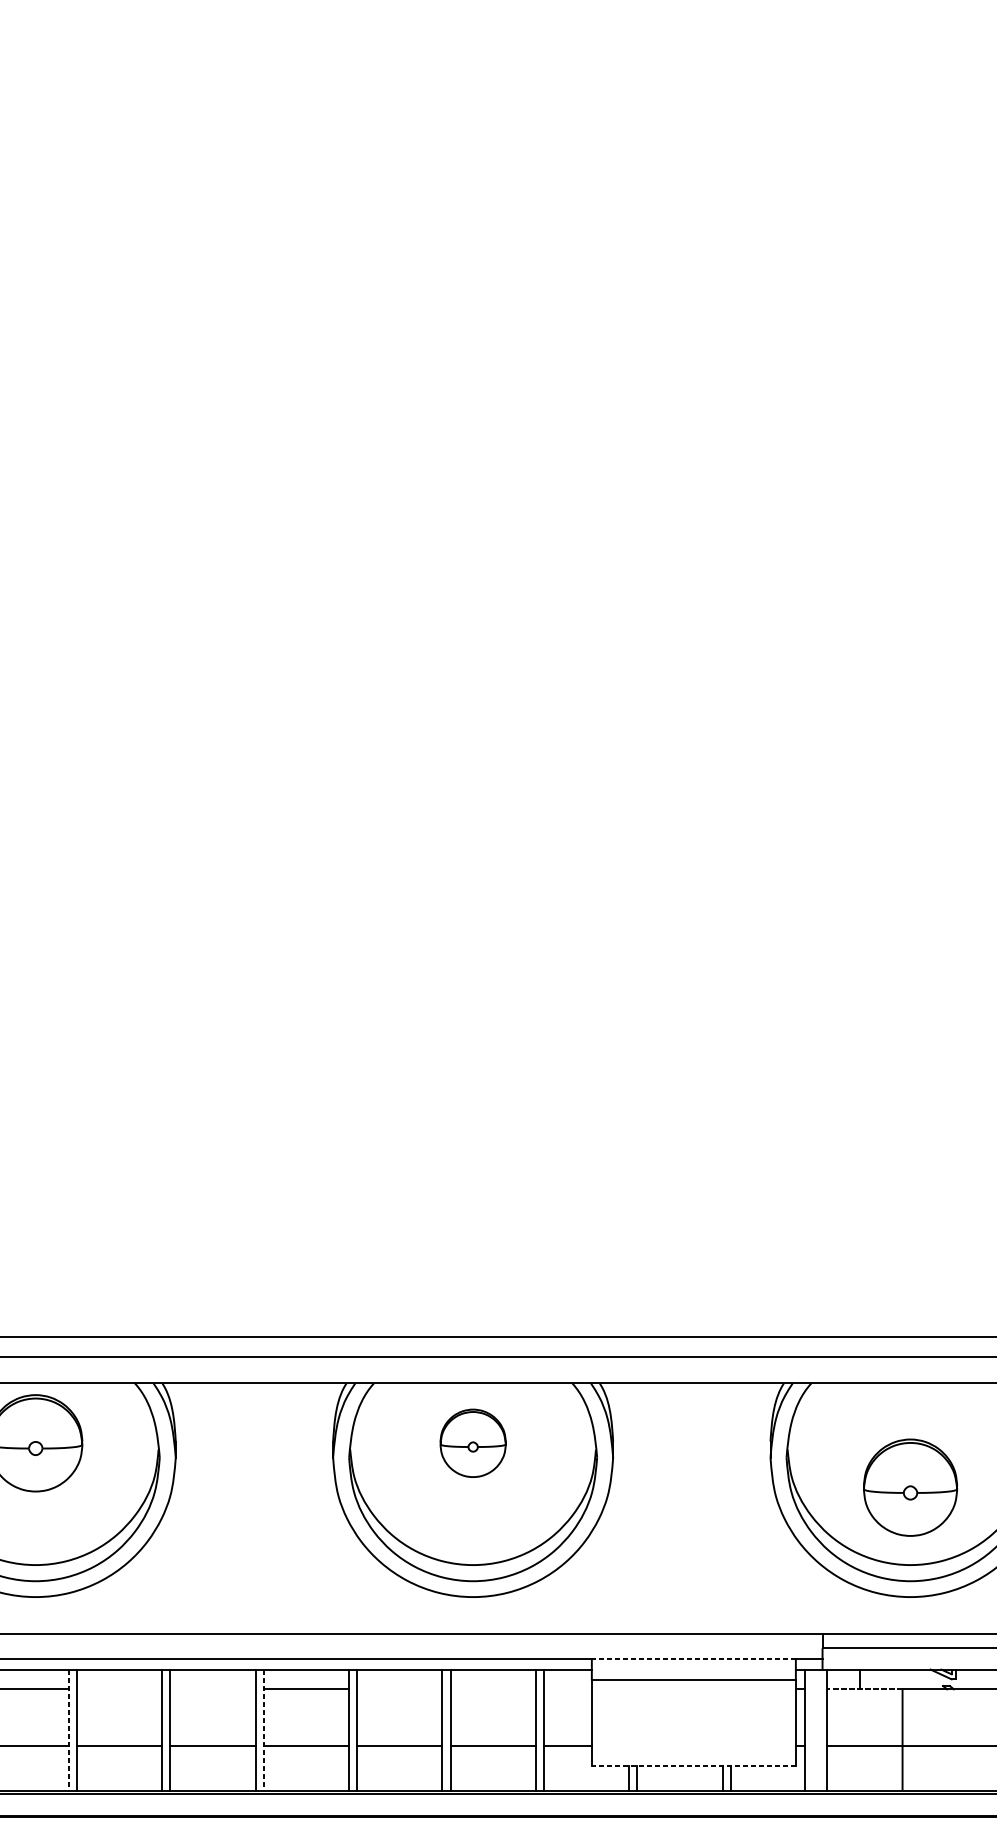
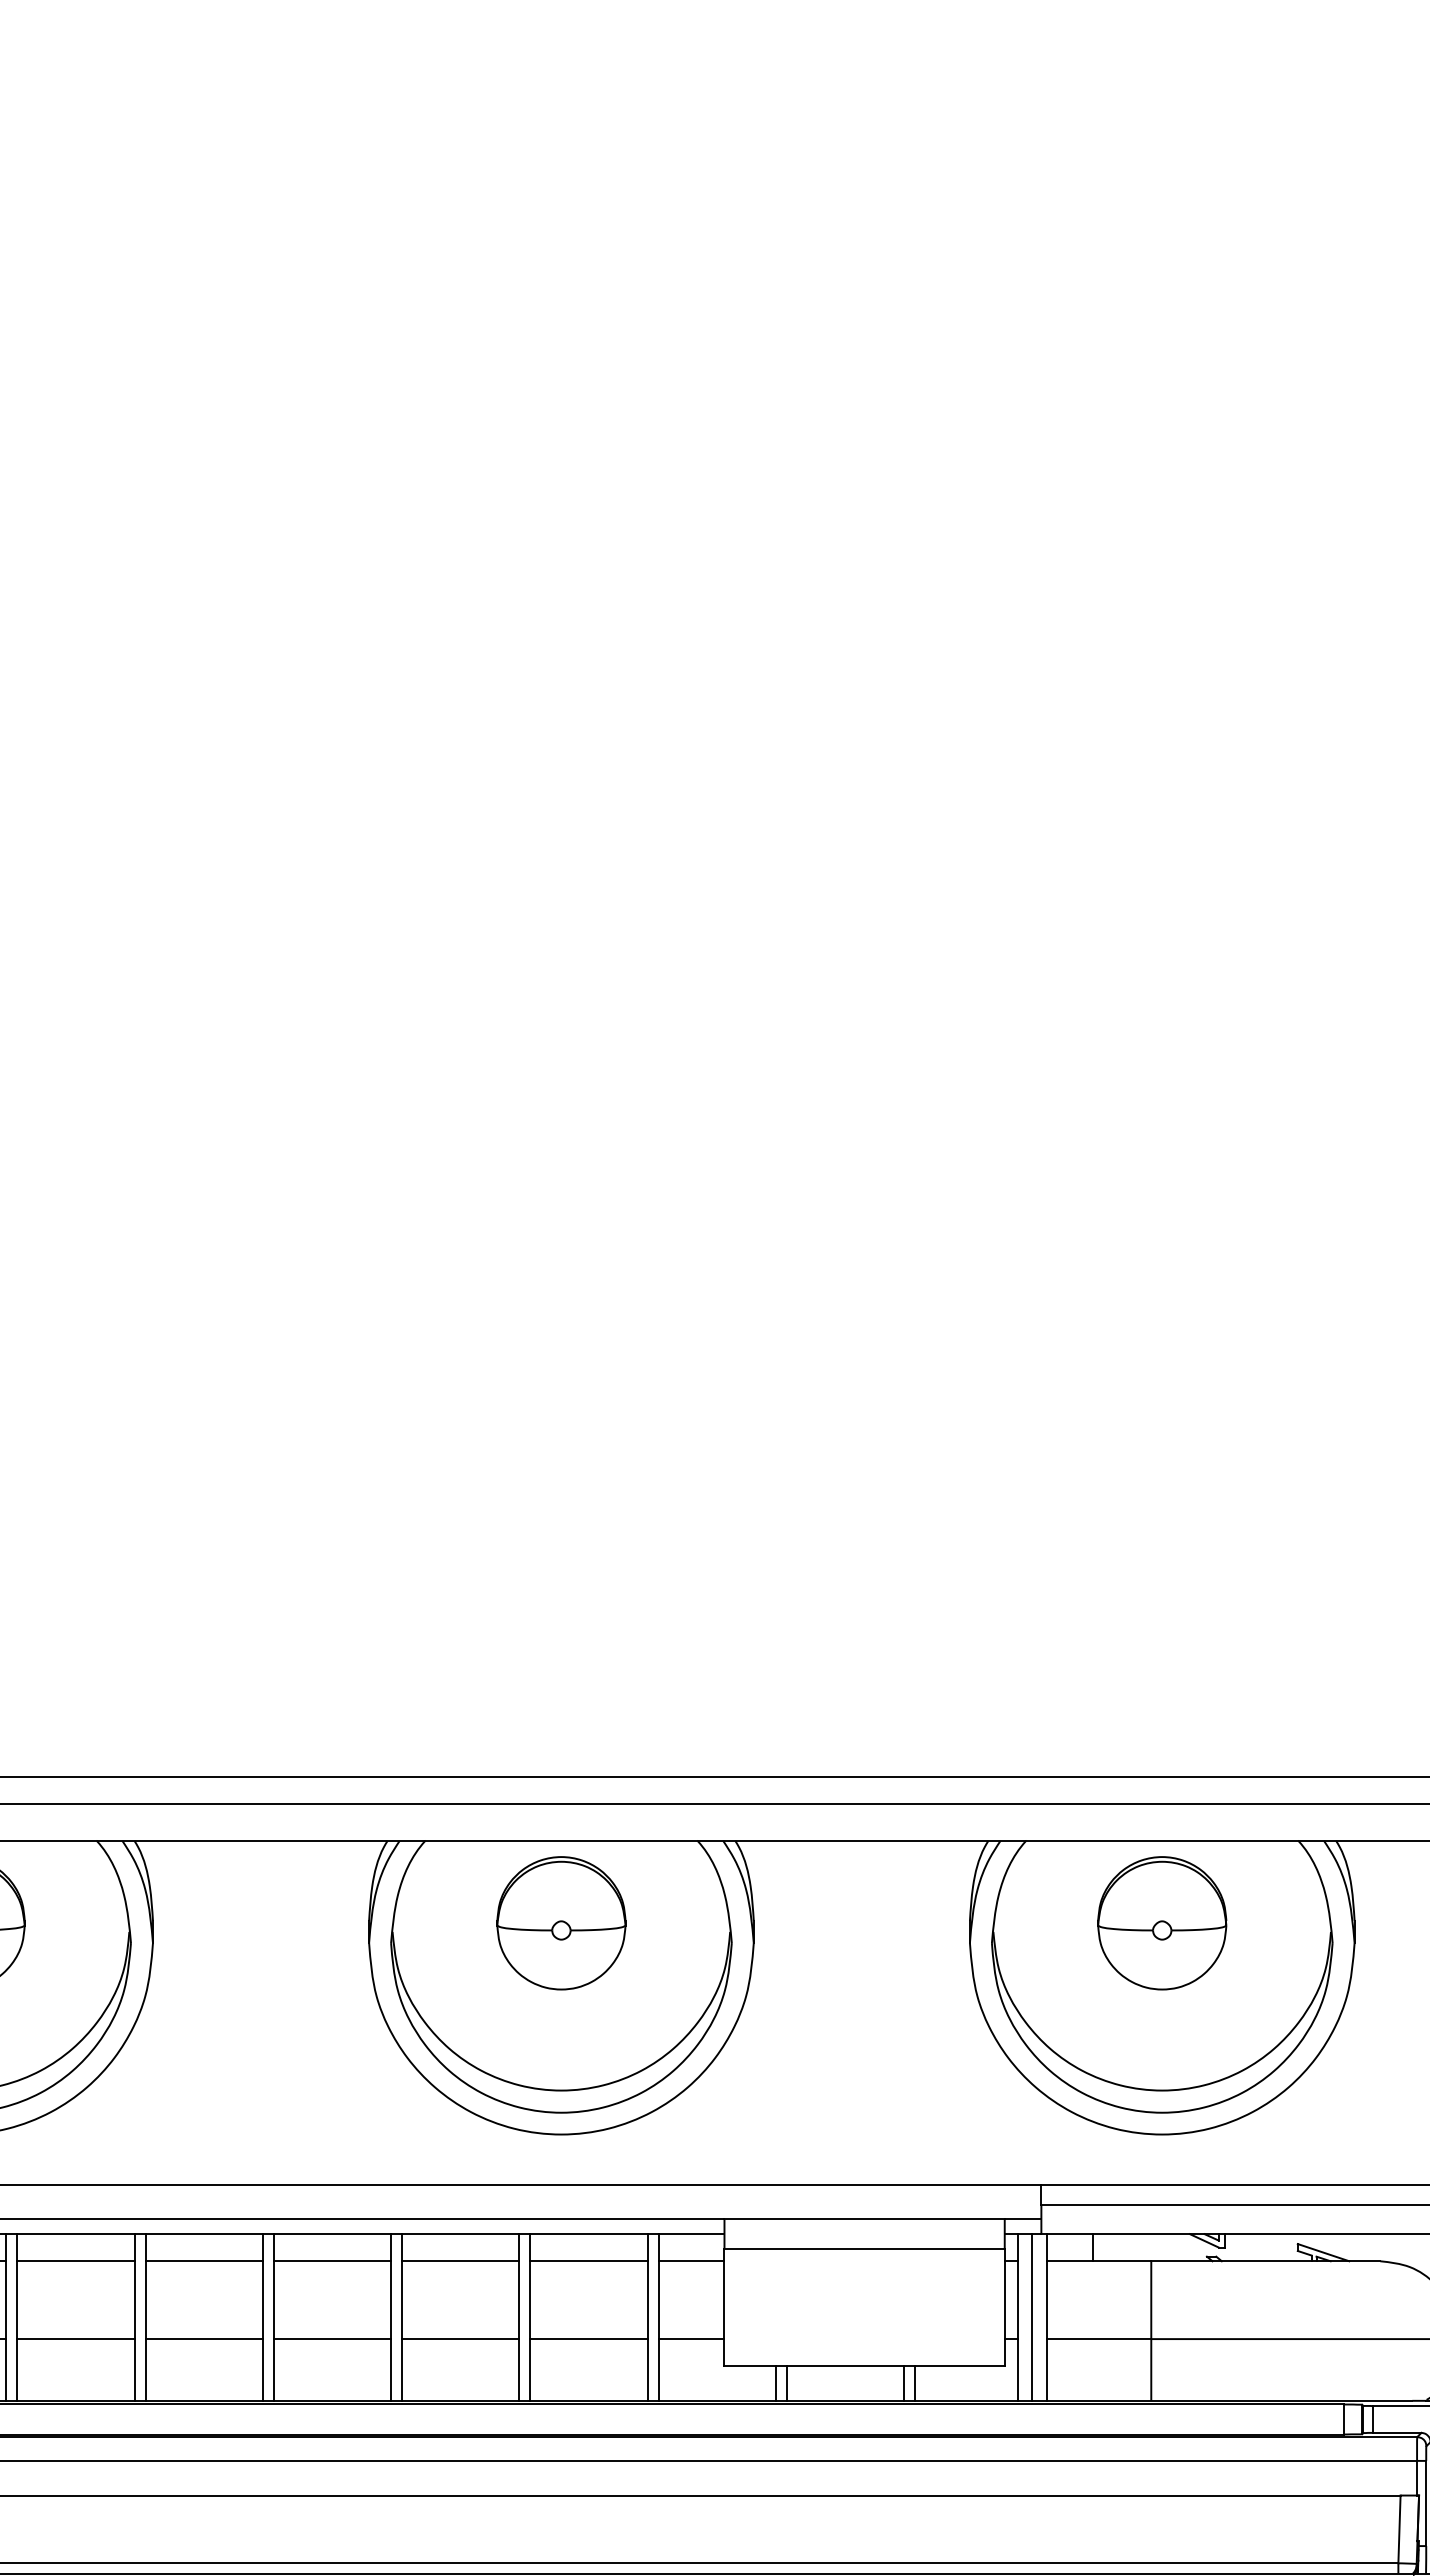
part: (473, 1443) -> (561, 1923), size x1.43
part: (910, 1487) -> (1162, 1923), moved
line: (693, 1658) -> (864, 2219), dashed -> solid
line: (119, 1689) -> (75, 2261), added
line: (212, 1689) -> (203, 2261), added
line: (399, 1689) -> (460, 2261), added
line: (492, 1689) -> (588, 2261), added
line: (567, 1689) -> (691, 2261), added
line: (864, 1689) -> (1098, 2261), dashed -> solid
line: (69, 1730) -> (6, 2317), dashed -> solid
line: (263, 1730) -> (273, 2317), dashed -> solid
line: (816, 1730) -> (1032, 2317), added
line: (693, 1765) -> (864, 2366), dashed -> solid

